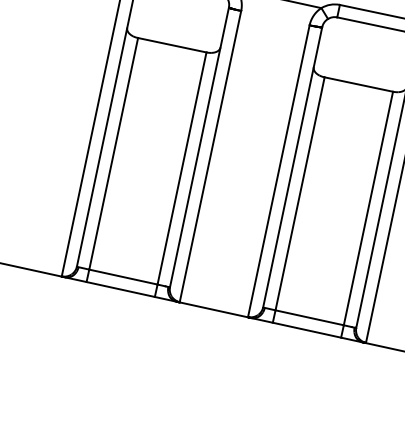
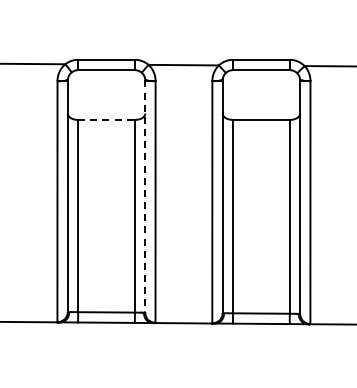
line: (173, 44) -> (107, 119), solid -> dashed
line: (199, 148) -> (145, 197), solid -> dashed

